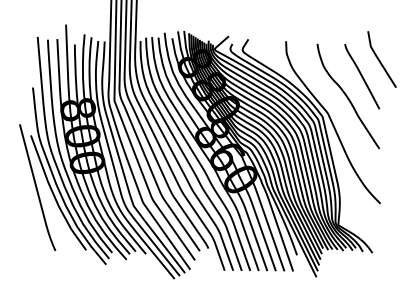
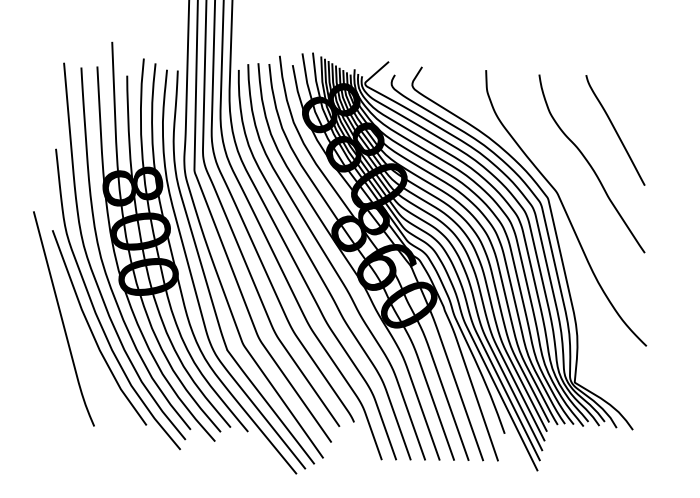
curve: (380, 60) -> (646, 102), removed

